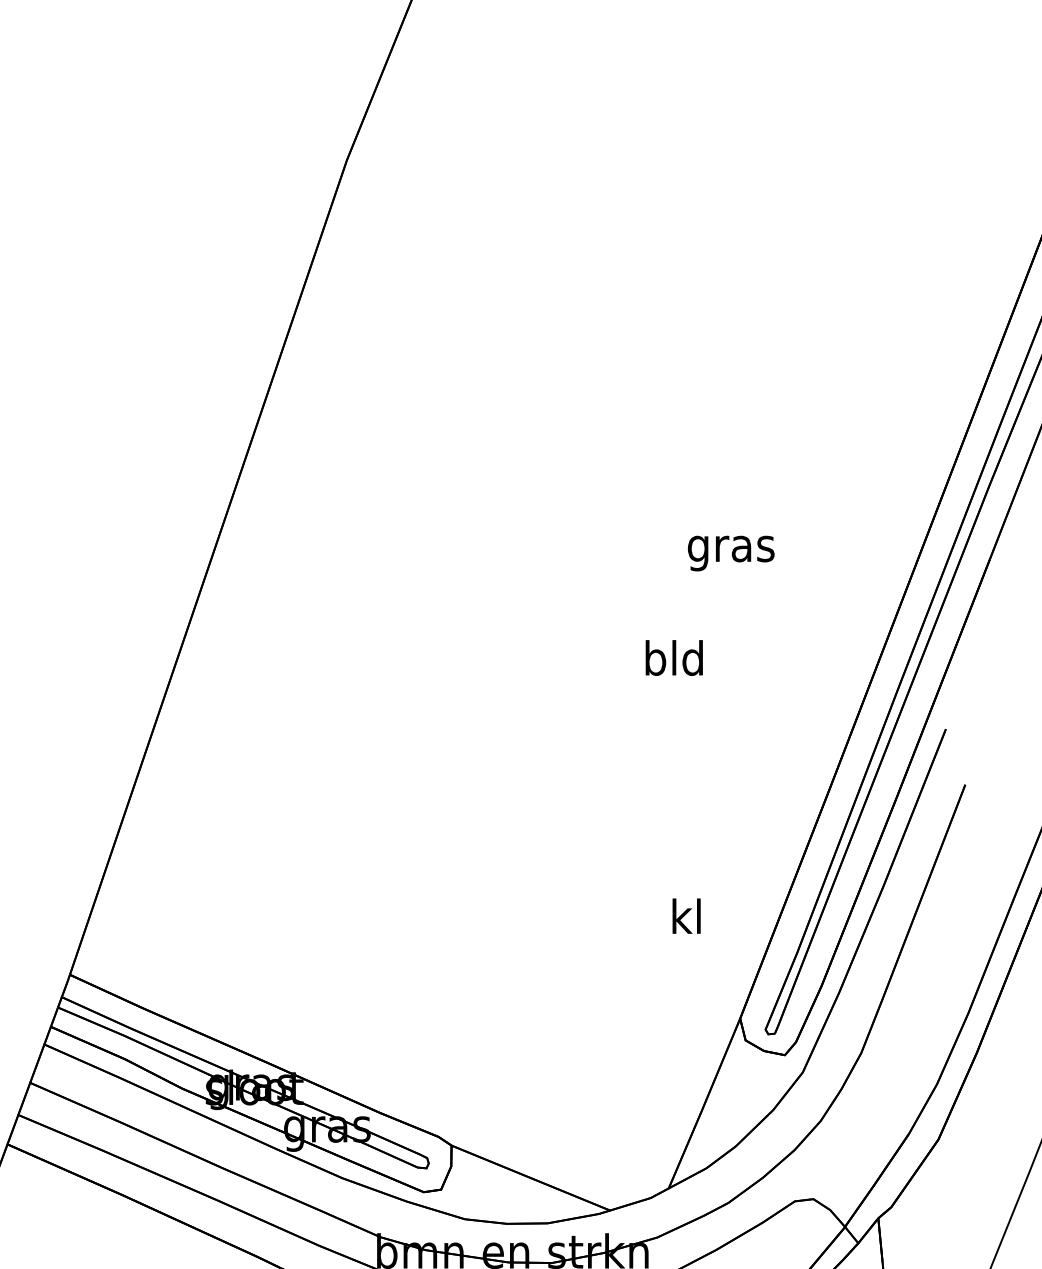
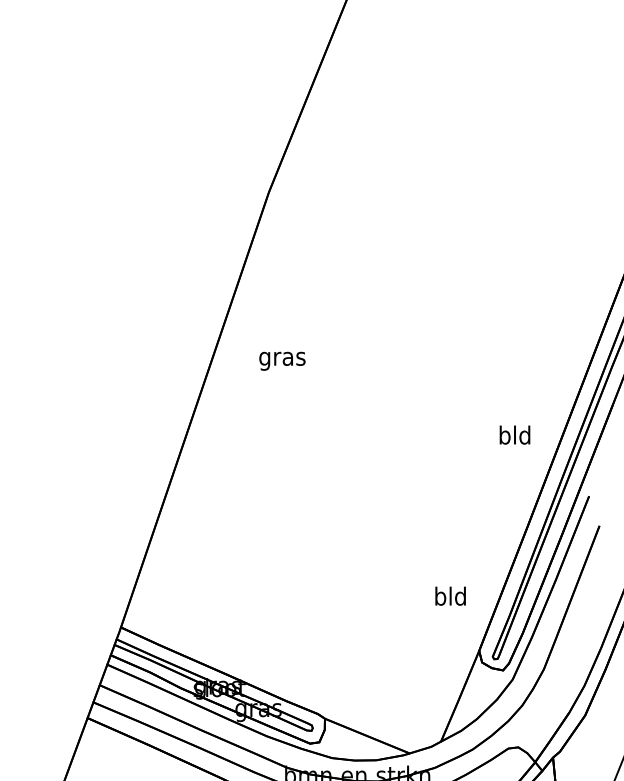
text: (731, 552) -> (282, 360), moved
text: (673, 656) -> (514, 434), moved
text: (686, 915) -> (450, 595), kl -> bld

